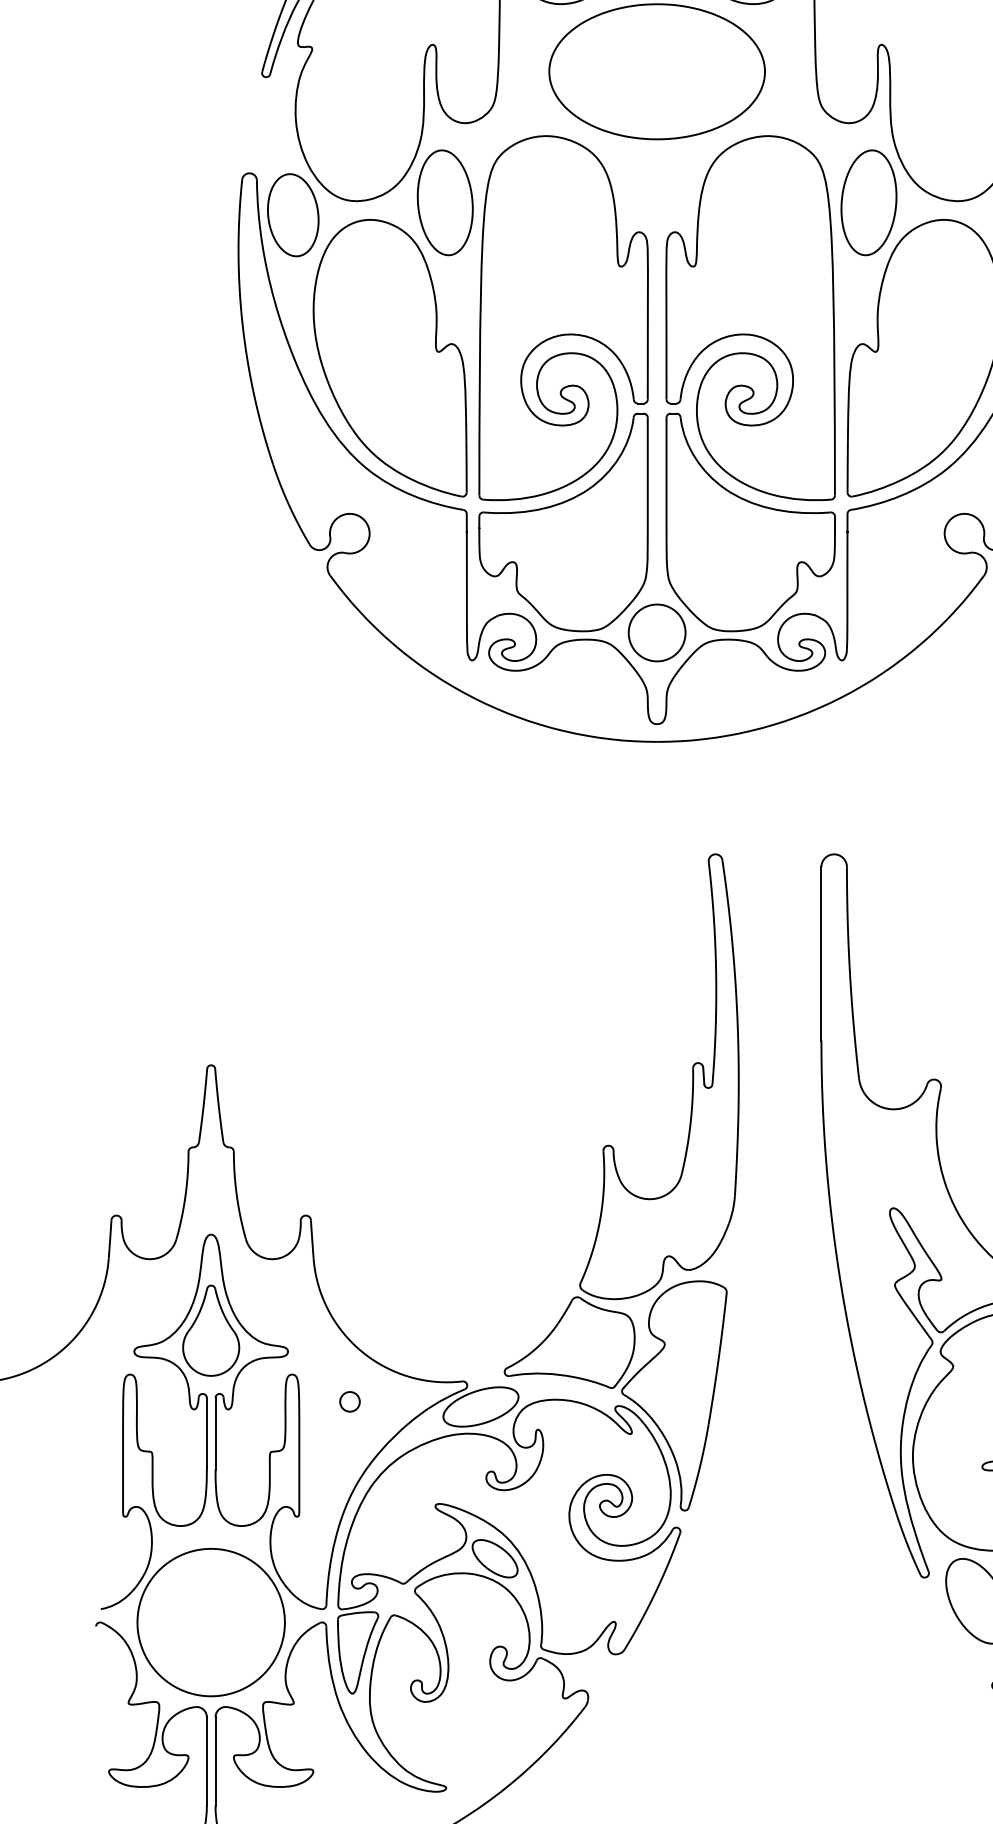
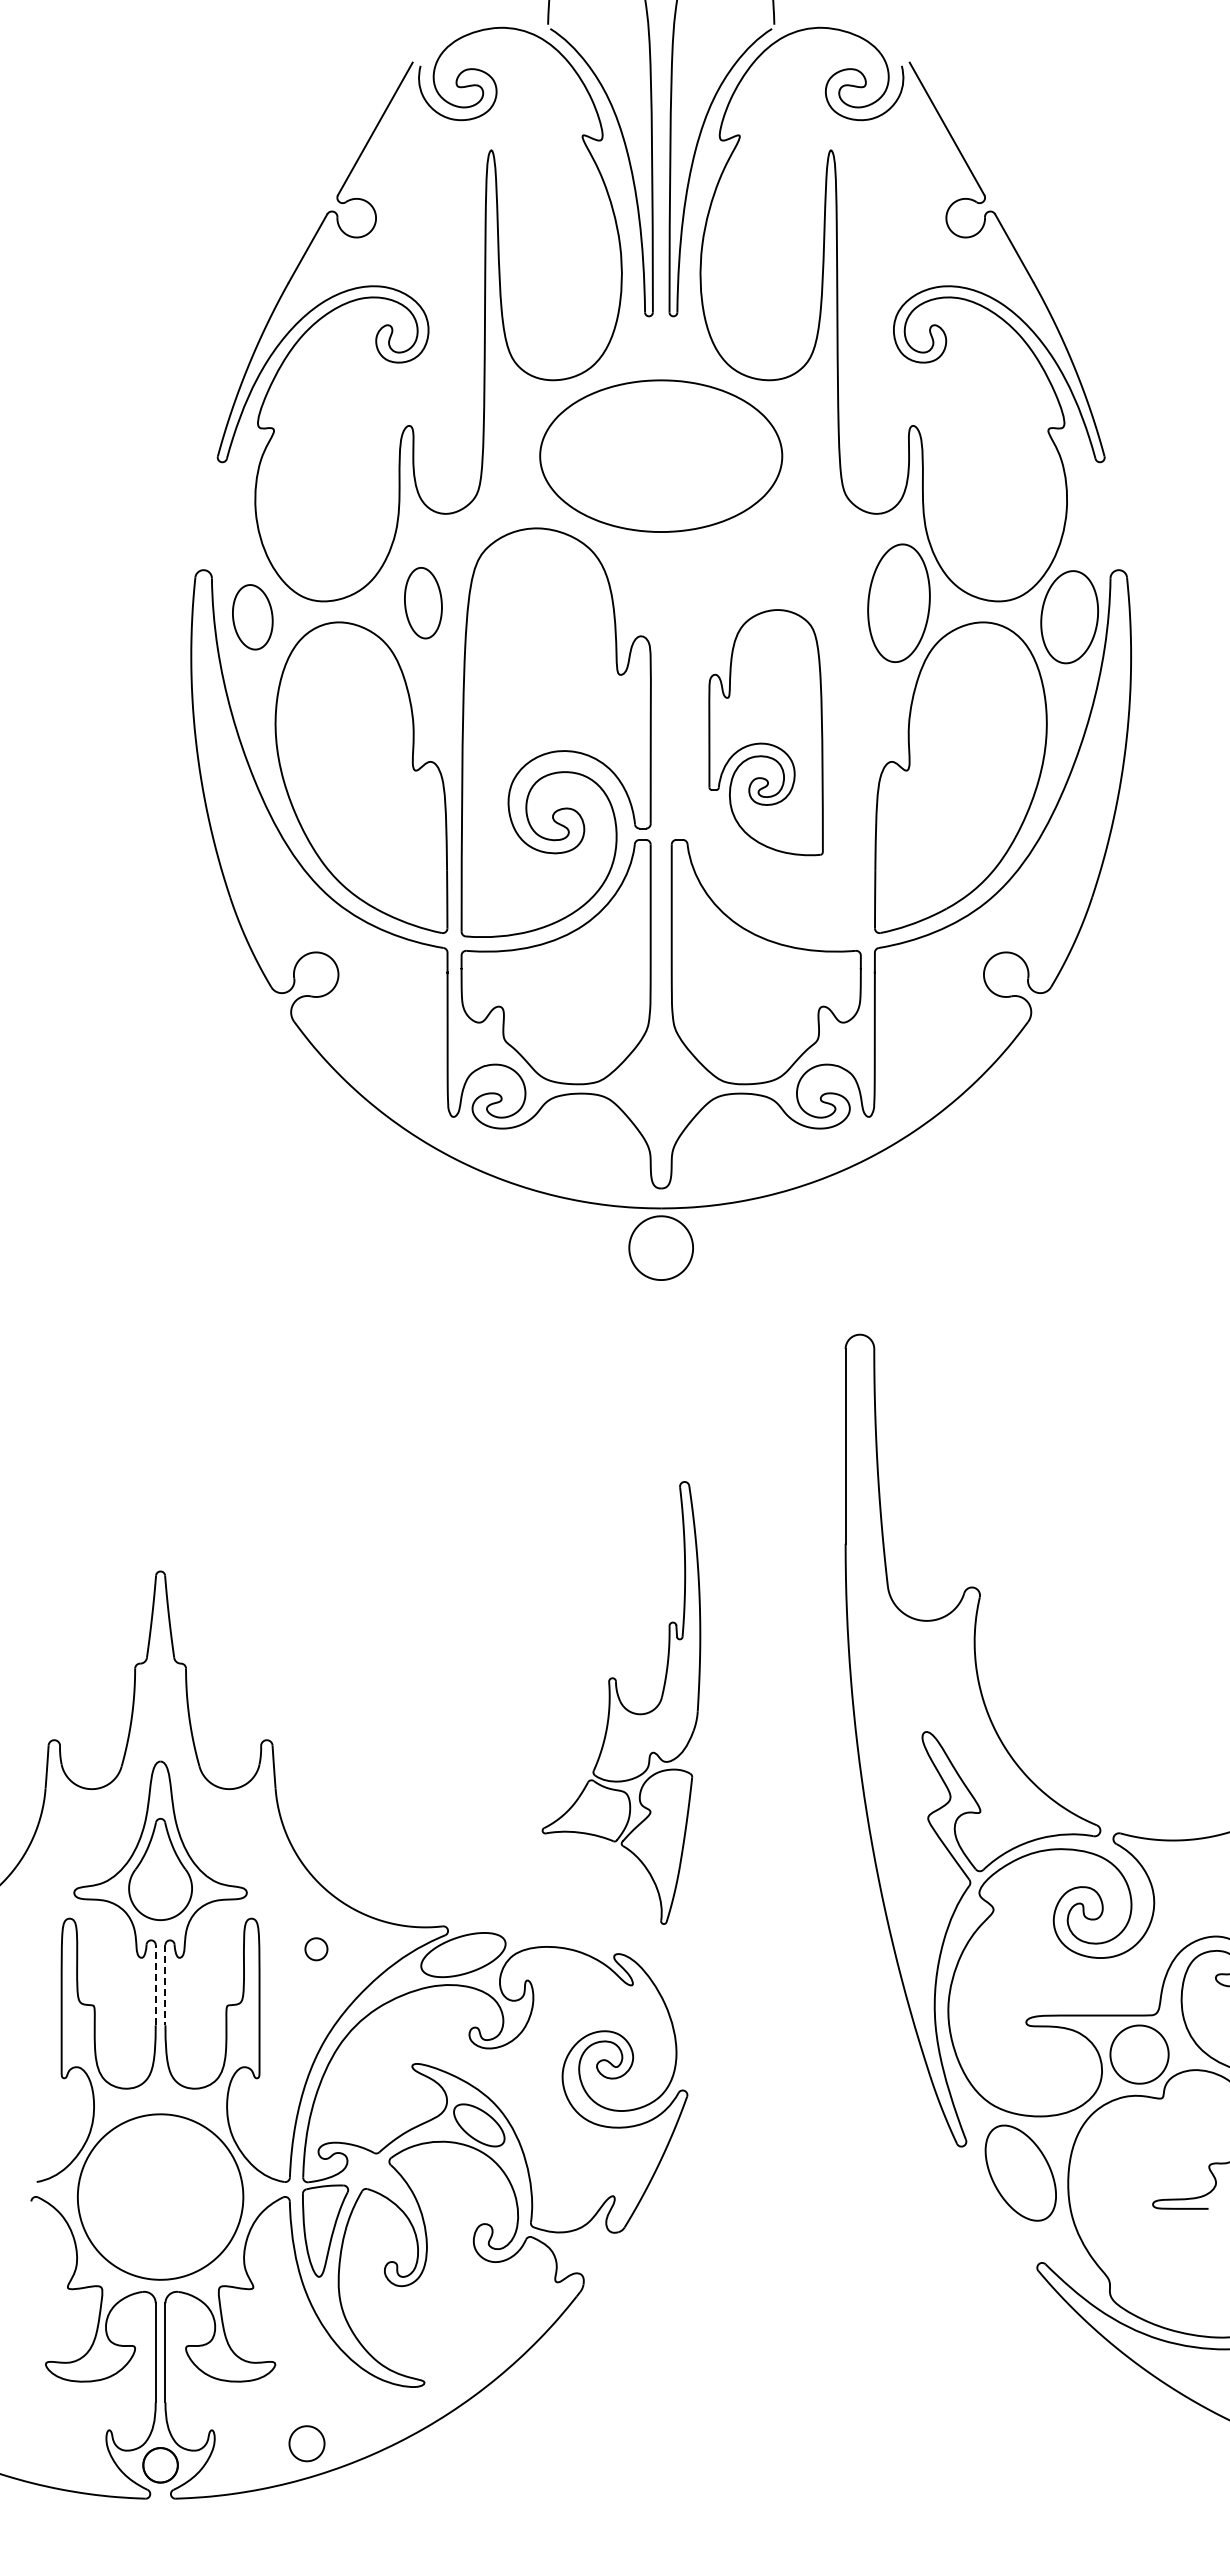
part: (445, 202) -> (423, 602), size x0.6
part: (293, 215) -> (252, 617), size x0.7
part: (750, 317) -> (765, 732), size x0.6
part: (656, 632) -> (660, 1247), moved
part: (621, 1182) -> (621, 1702), size x0.6
line: (206, 1433) -> (155, 1984), solid -> dashed
line: (215, 1434) -> (165, 1985), solid -> dashed

